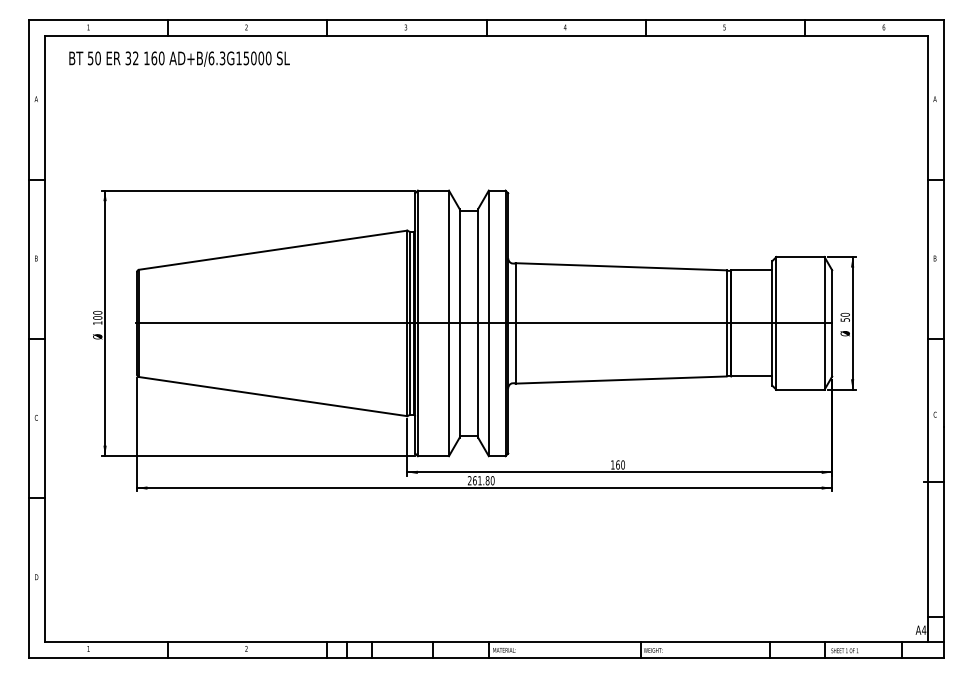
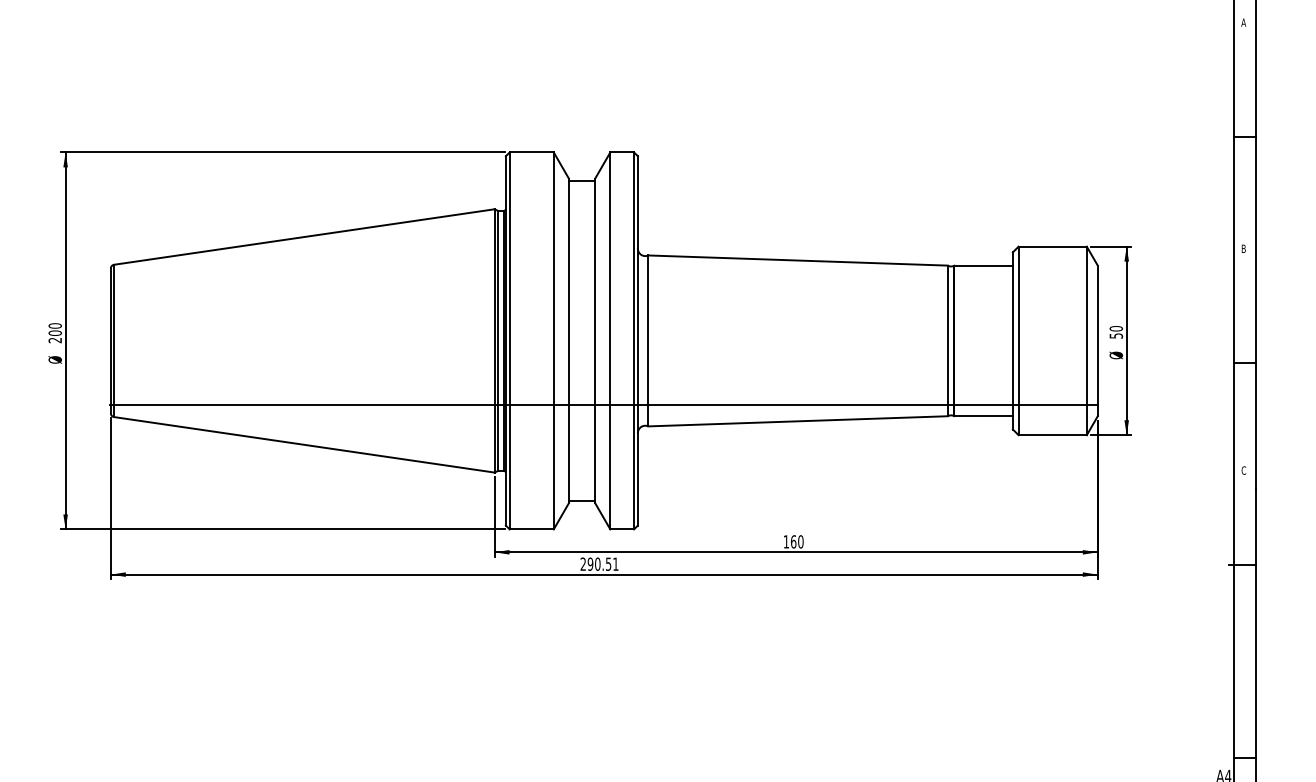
text: (97, 322) -> (54, 339), 100 -> 200
line: (484, 323) -> (604, 404), moved
text: (483, 480) -> (602, 563), 261.80 -> 290.51

